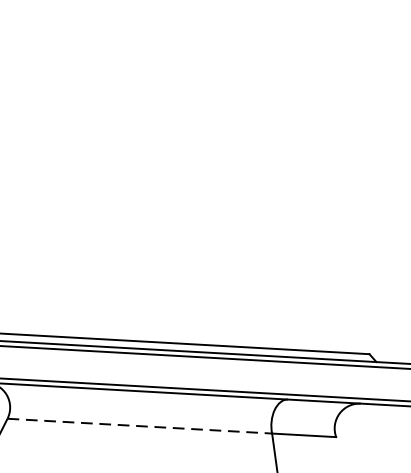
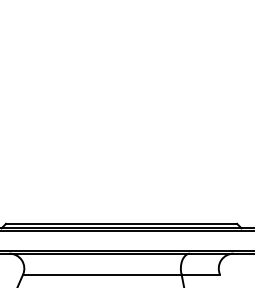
line: (140, 426) -> (102, 274), dashed -> solid

